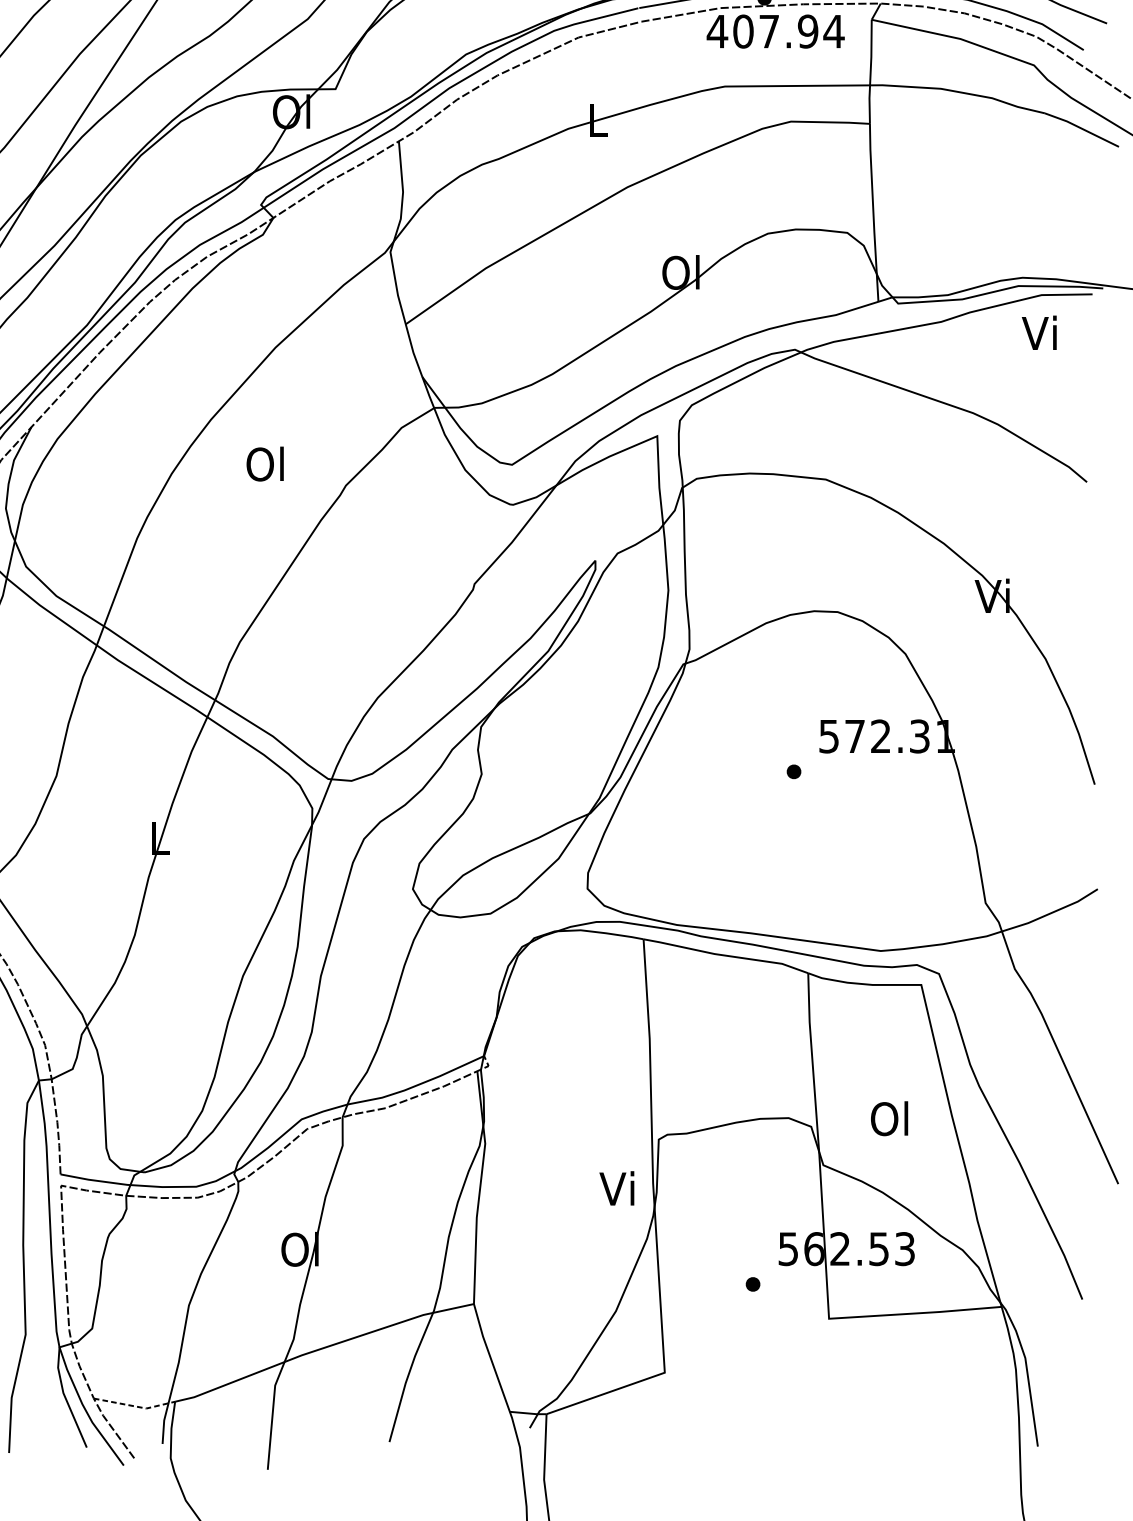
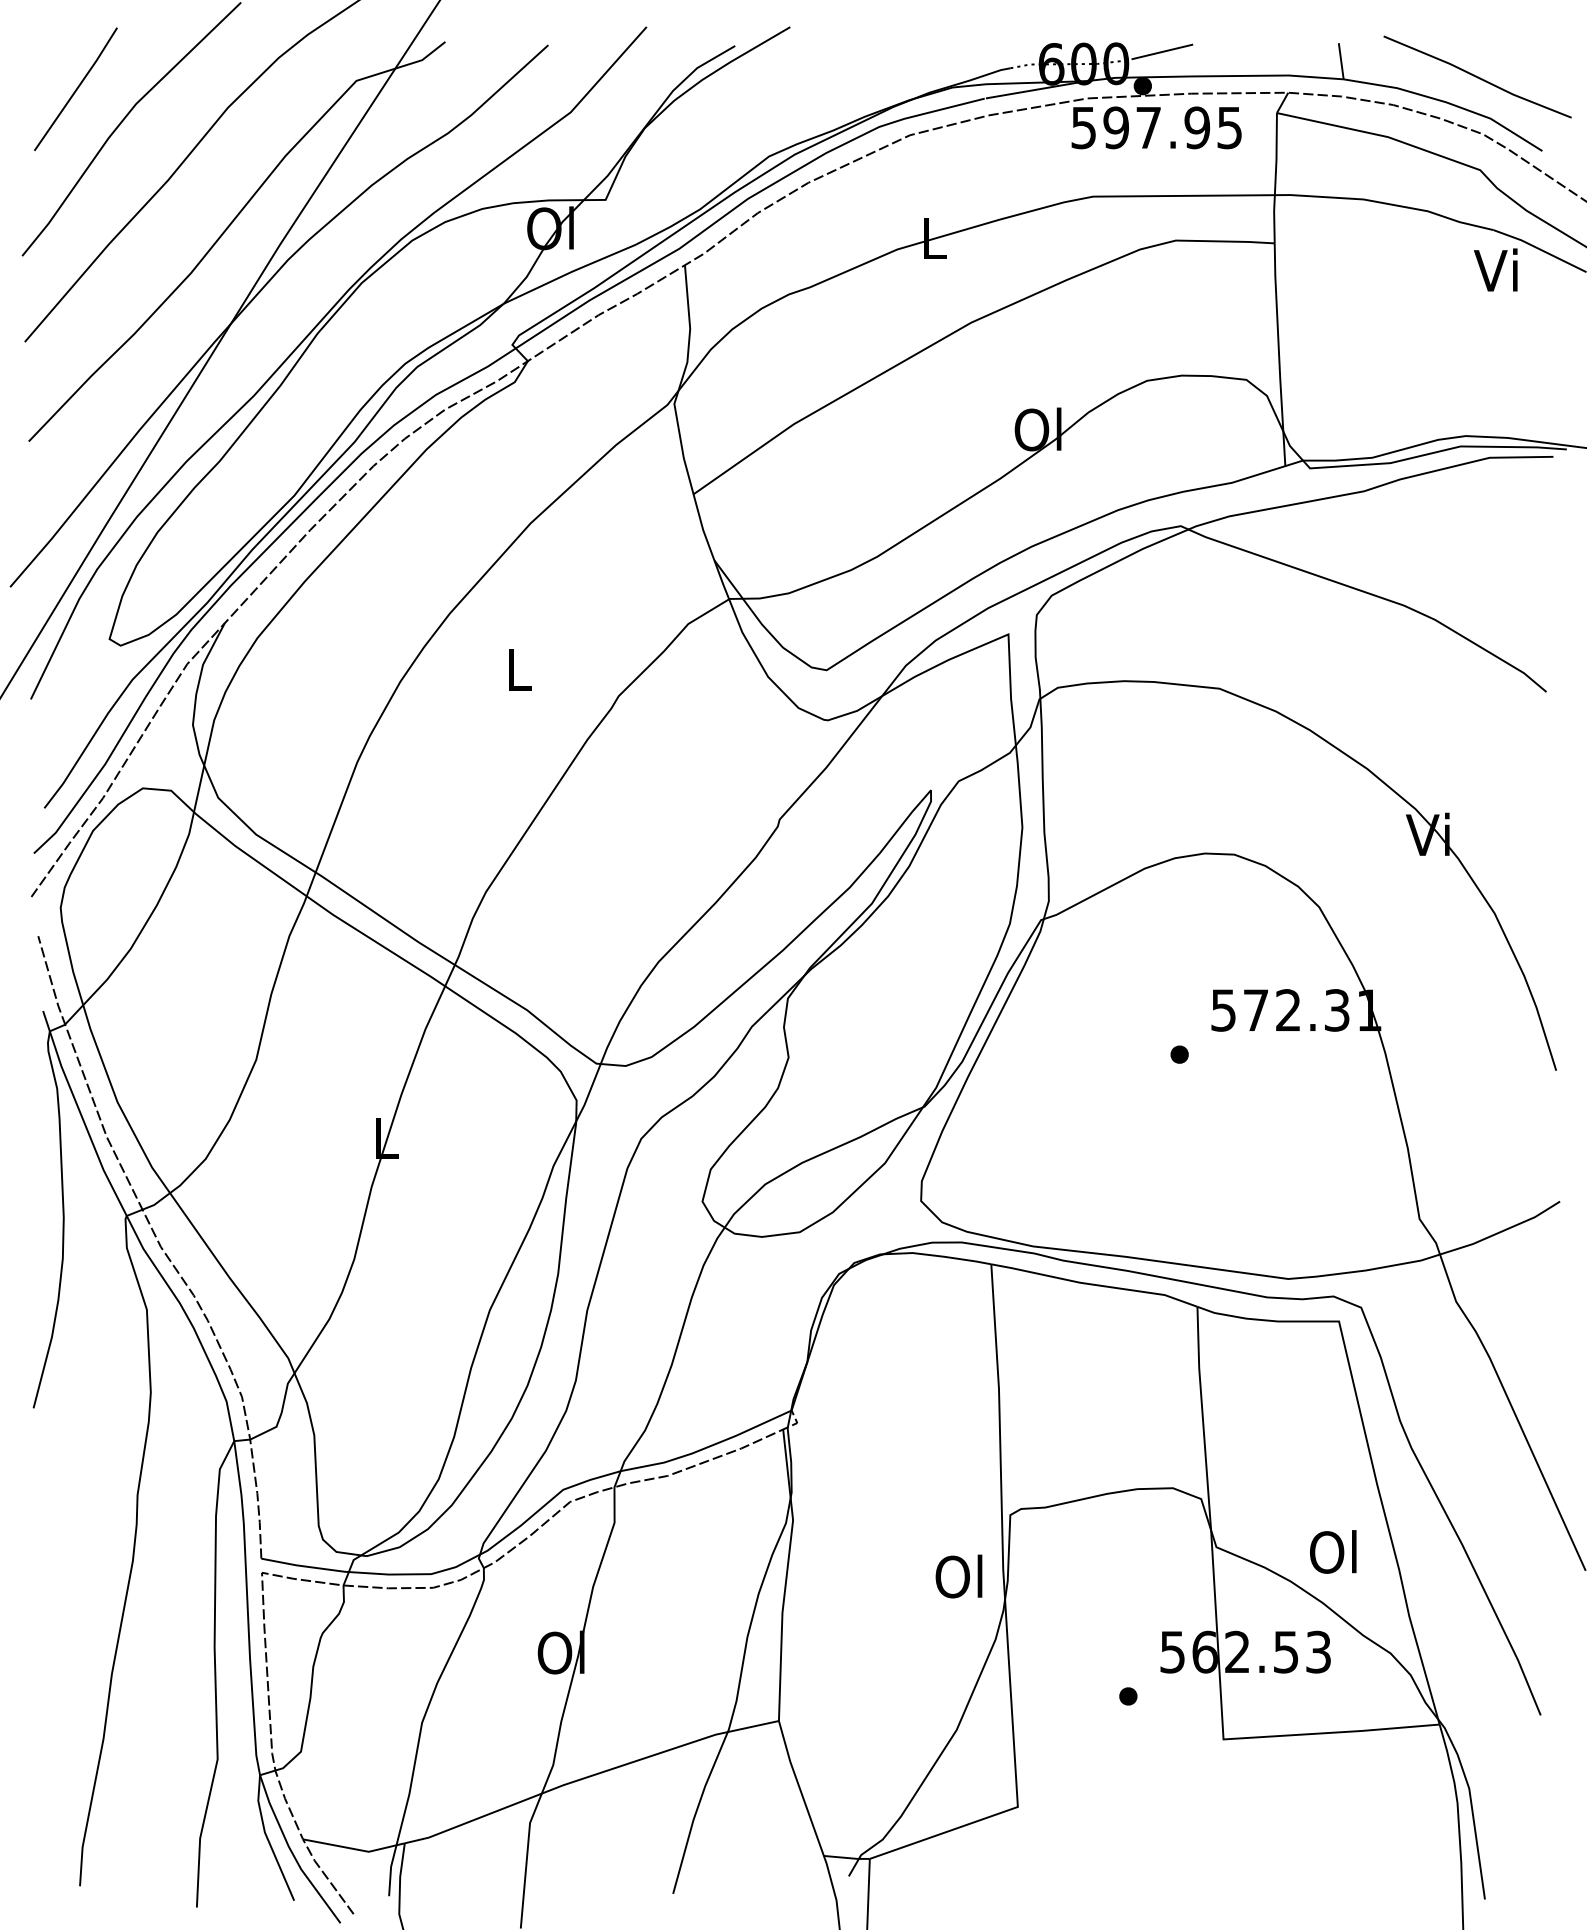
text: (775, 31) -> (1156, 127), 407.94 -> 597.95
text: (1039, 332) -> (1495, 269), moved
text: (265, 464) -> (517, 669), Ol -> L
text: (889, 1118) -> (1333, 1551), moved
text: (617, 1188) -> (958, 1576), Vi -> Ol
line: (135, 1406) -> (355, 1849), dashed -> solid

